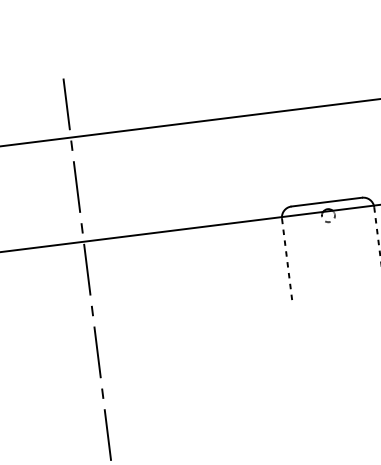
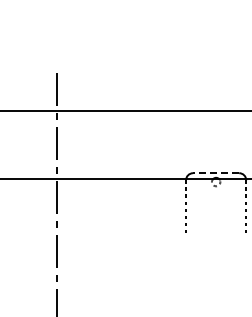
line: (325, 202) -> (215, 173), solid -> dashed

